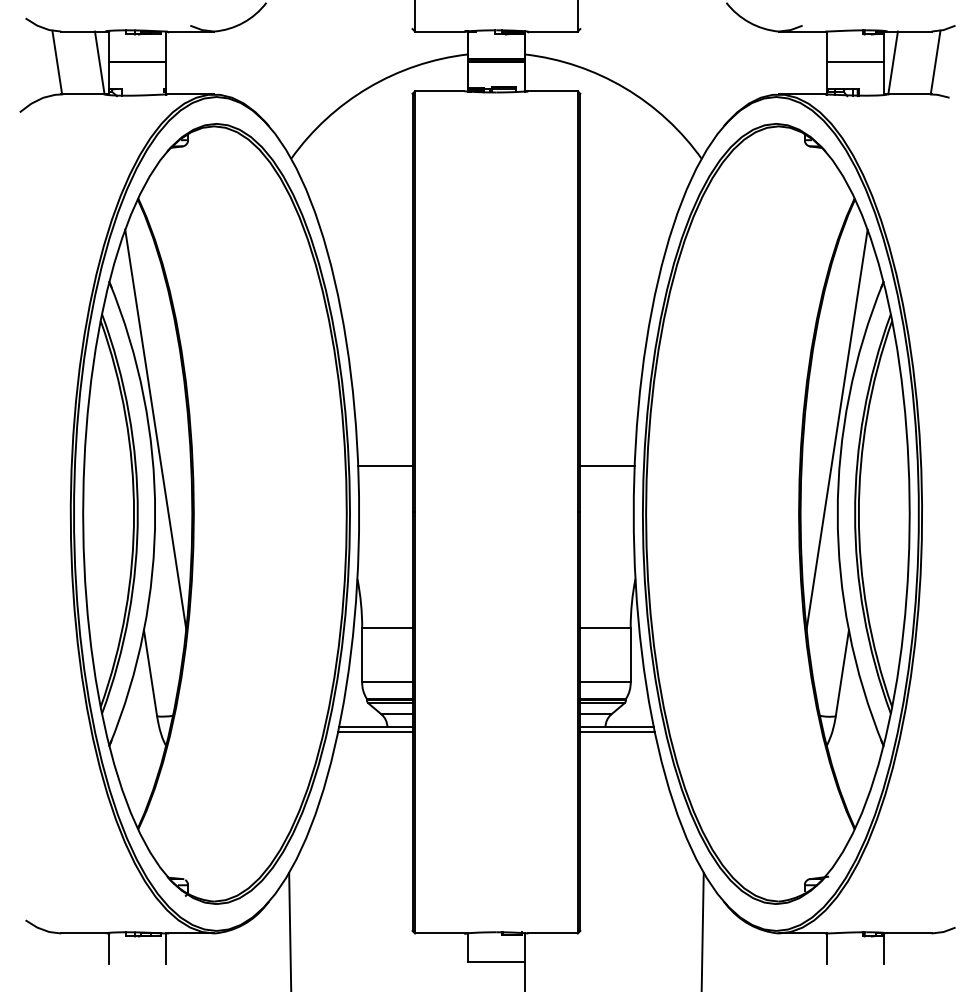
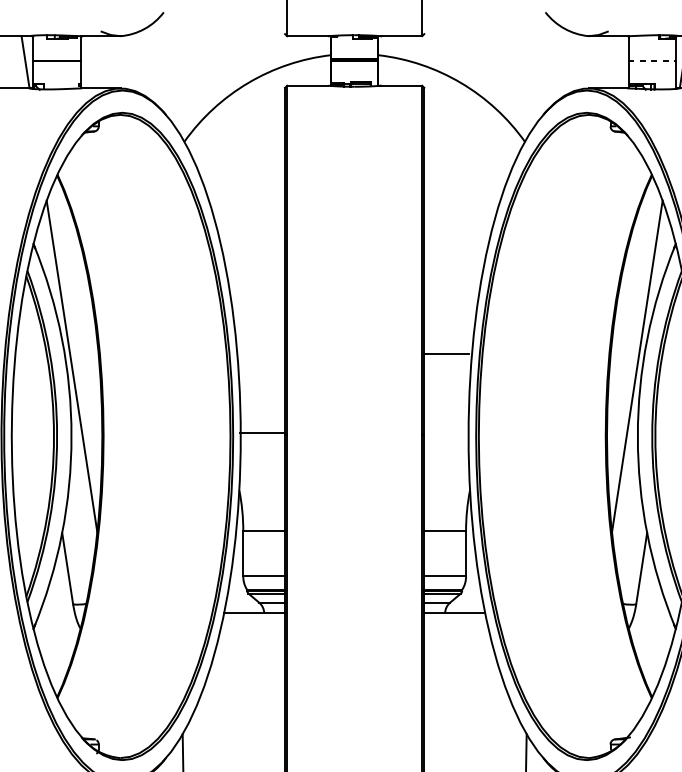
line: (855, 61) -> (652, 61), solid -> dashed
line: (385, 466) -> (262, 433), moved
line: (607, 466) -> (446, 354), moved
line: (375, 732) -> (254, 617), removed
line: (617, 732) -> (455, 617), removed

